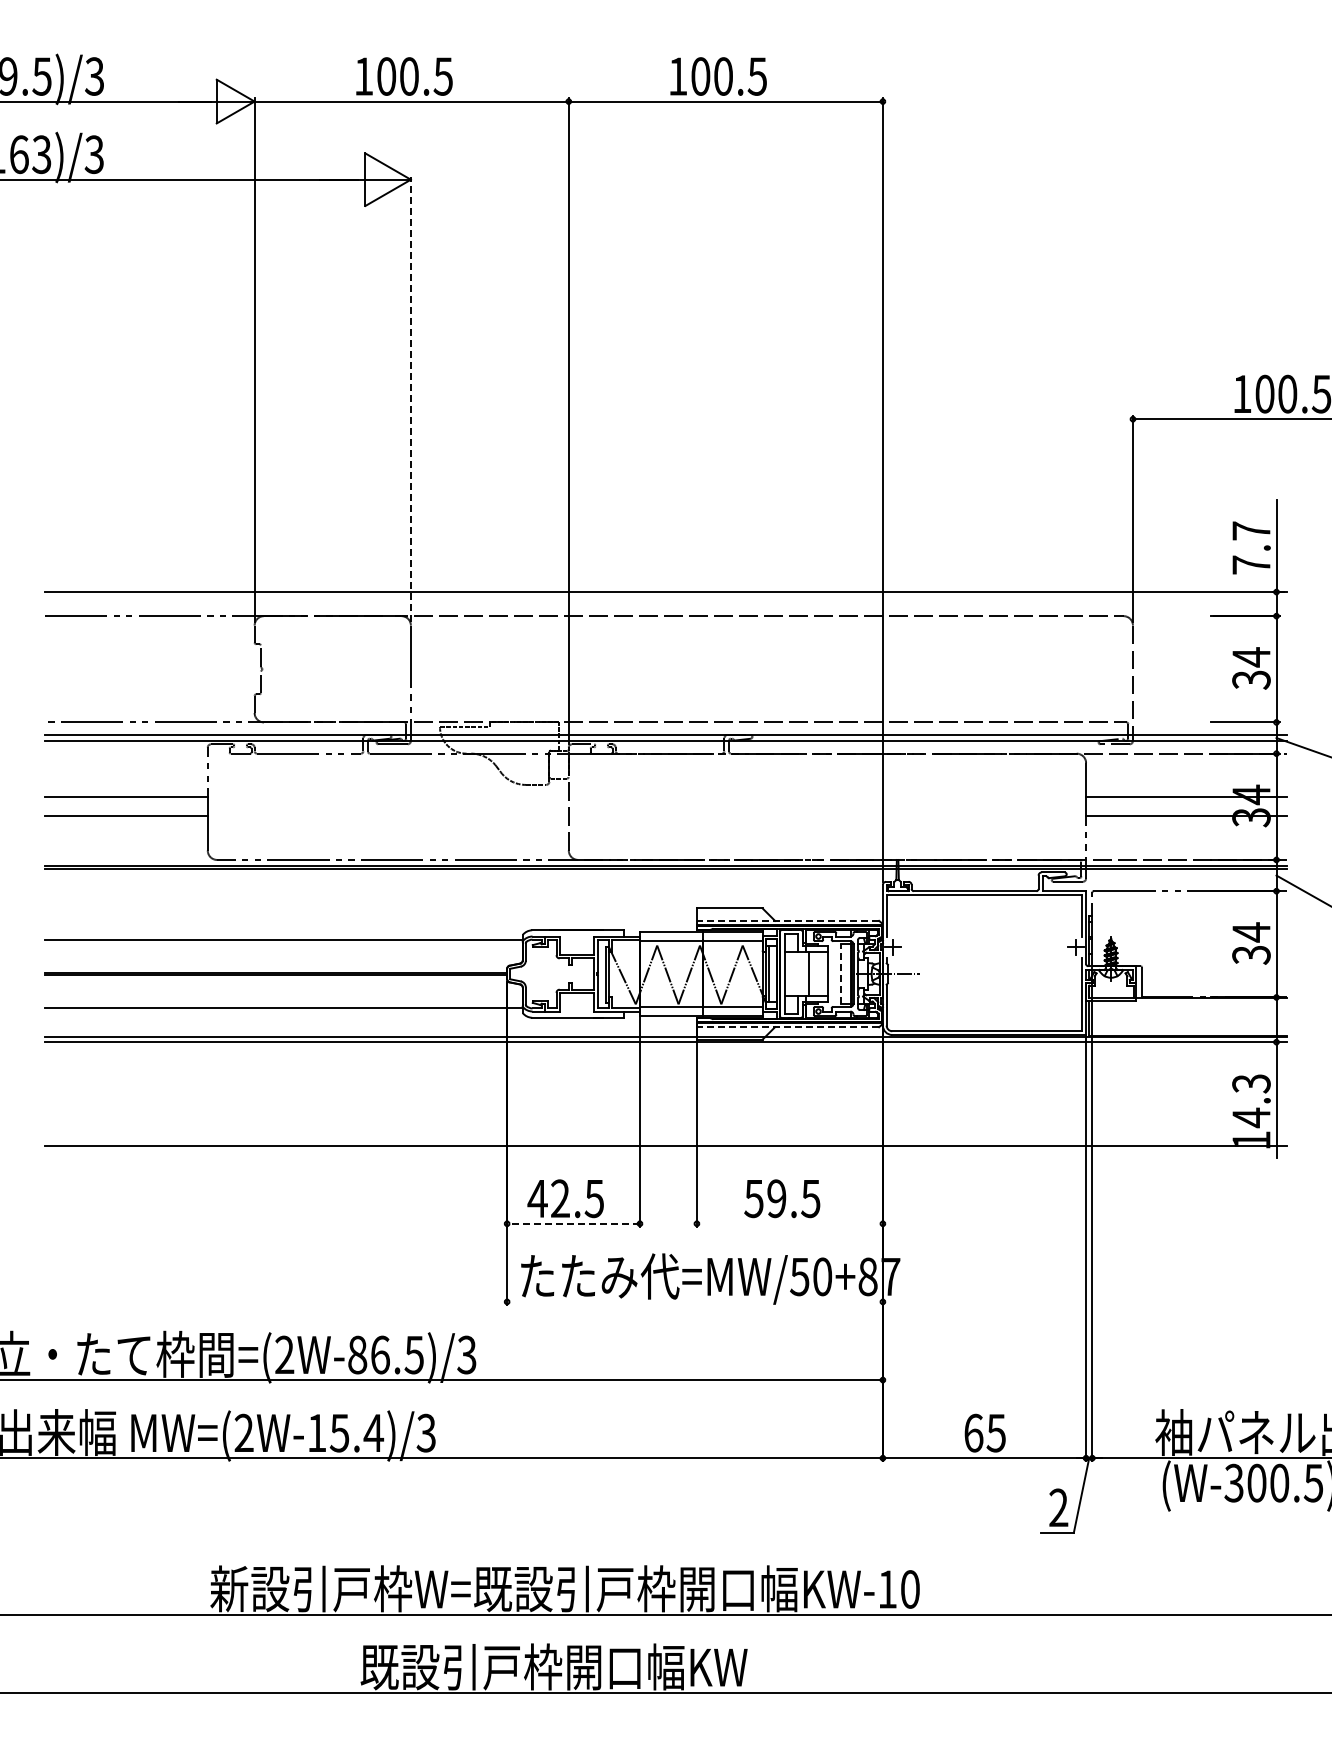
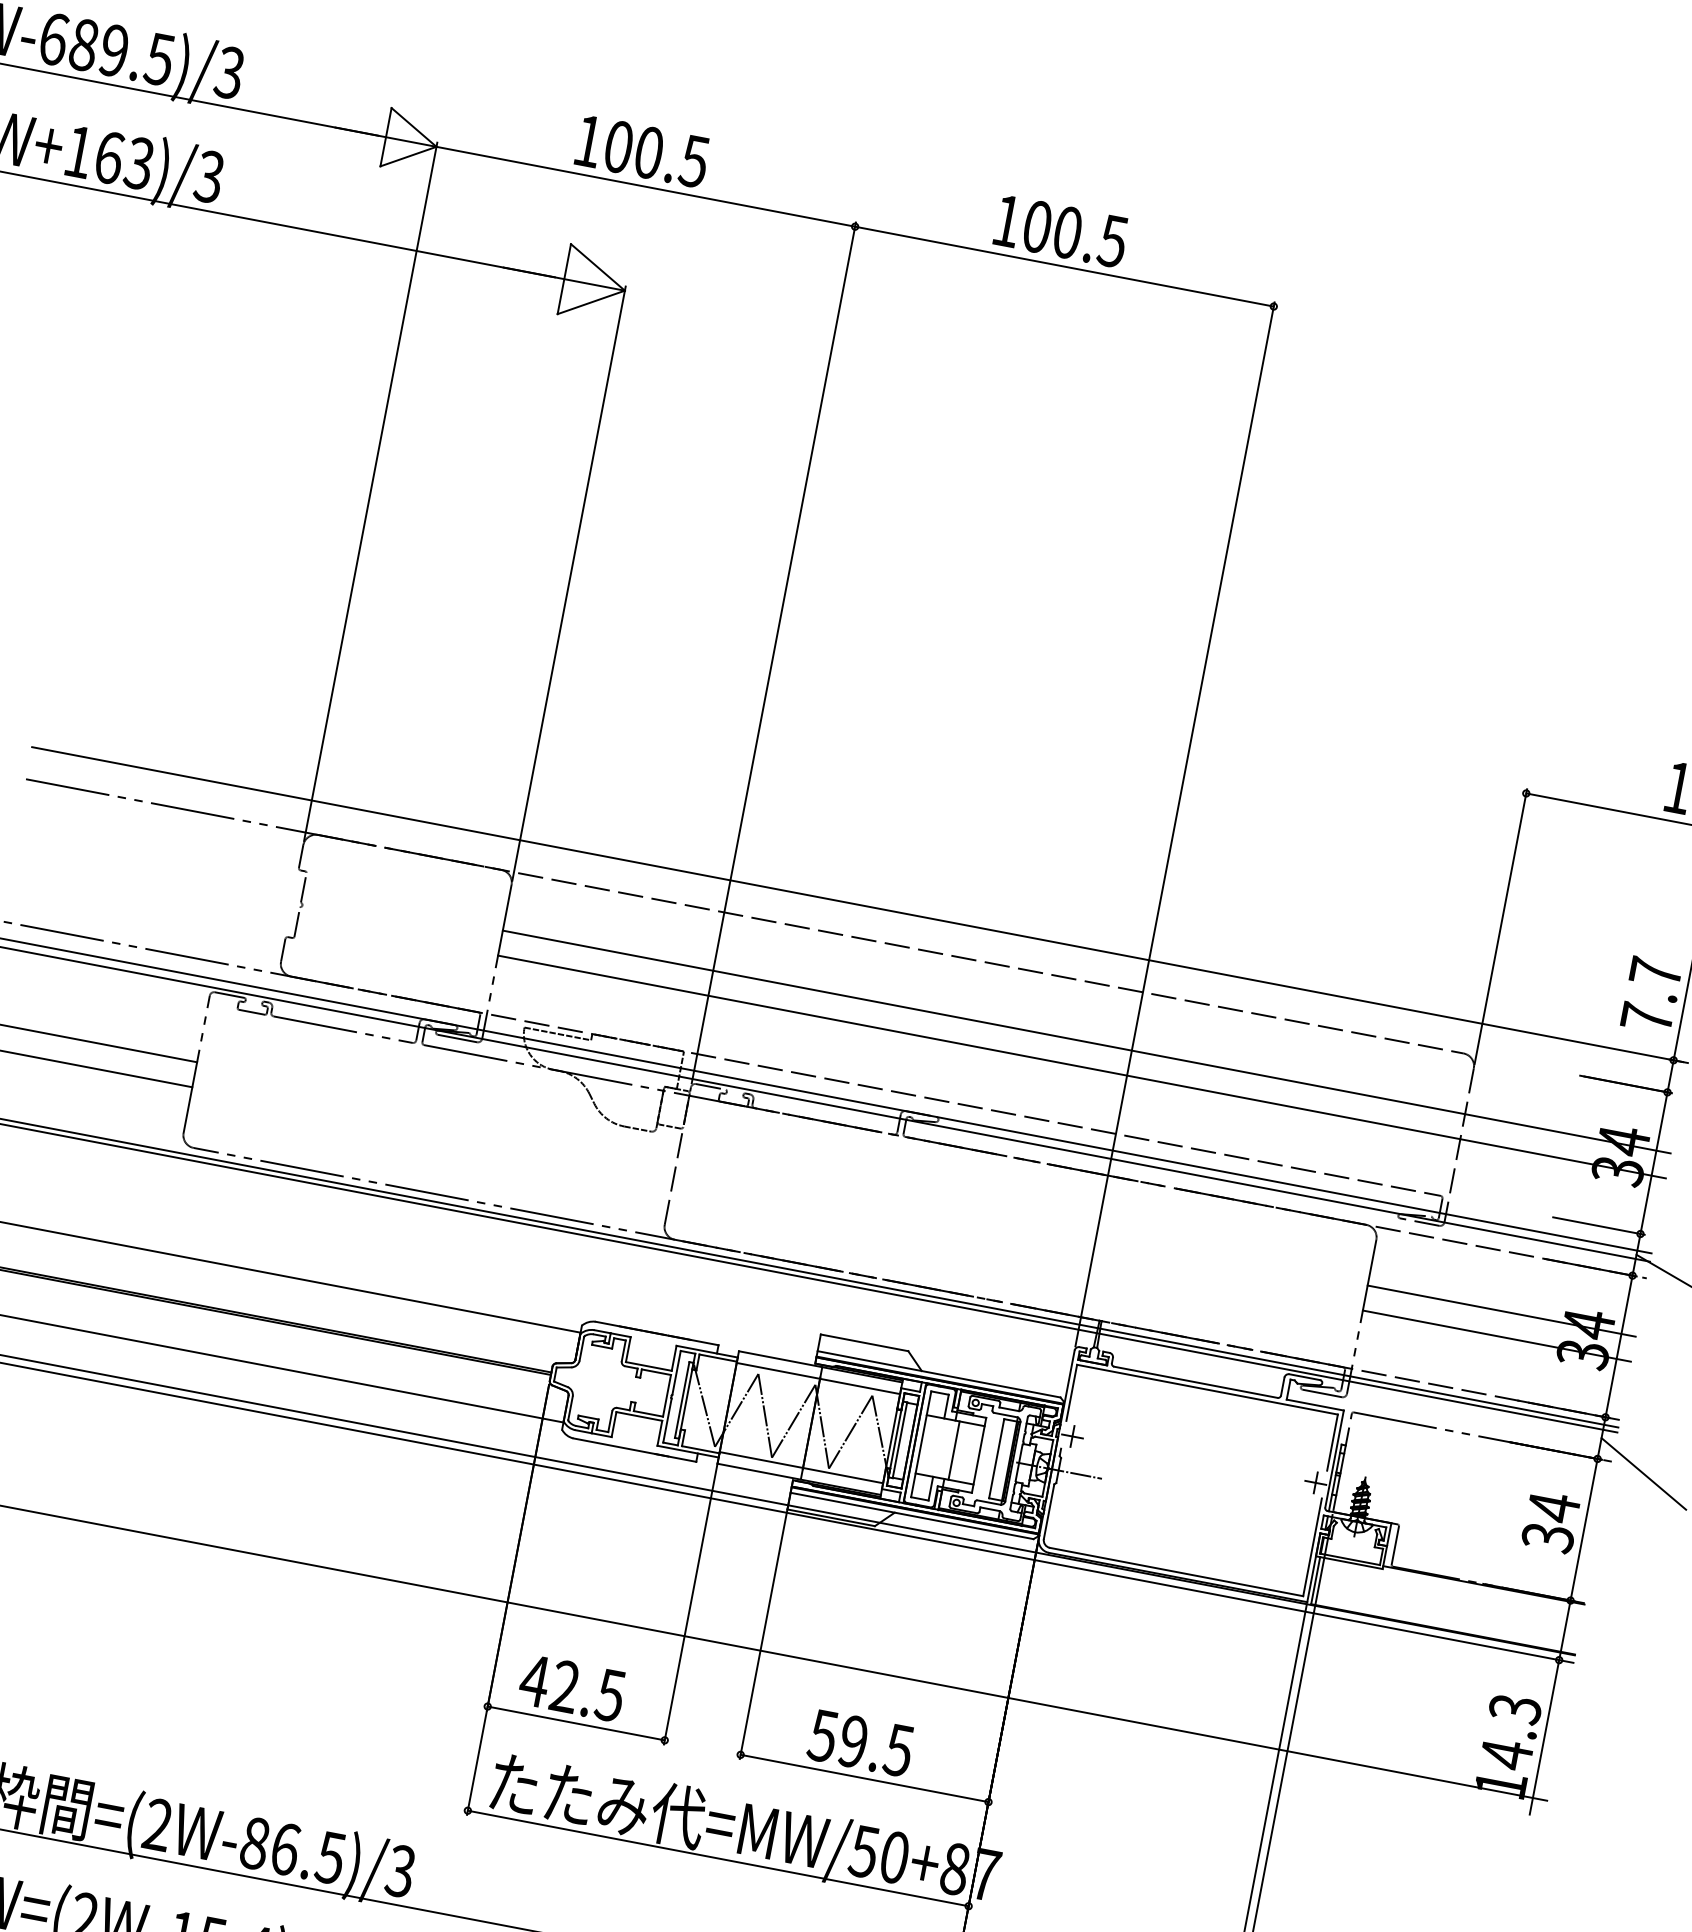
line: (410, 399) -> (568, 583), dashed -> solid
line: (848, 659) -> (1086, 1041), added
line: (848, 678) -> (1081, 1066), added
line: (787, 920) -> (938, 1373), dashed -> solid
line: (841, 974) -> (996, 1459), dashed -> solid
line: (787, 1027) -> (911, 1516), dashed -> solid
line: (573, 1223) -> (576, 1723), dashed -> solid
line: (789, 1223) -> (864, 1777), added
line: (694, 1301) -> (717, 1857), added

